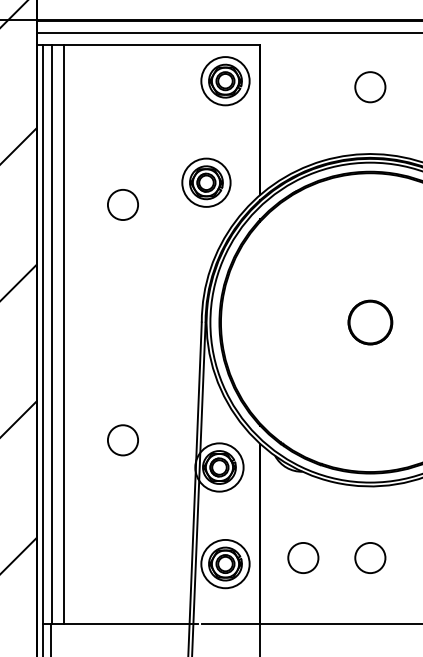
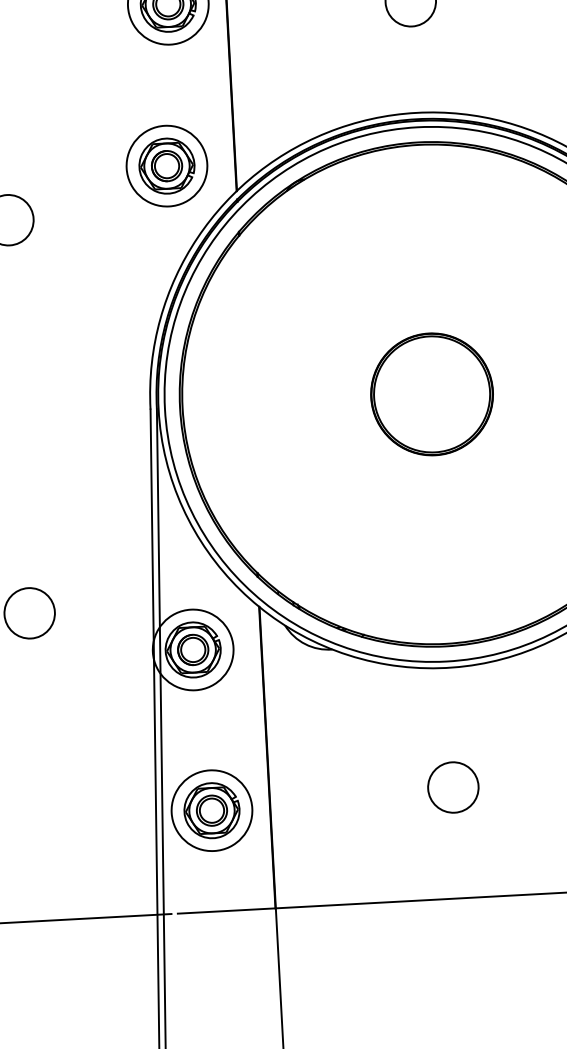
part: (206, 182) -> (167, 165), moved
part: (370, 322) -> (432, 394), size x1.67
circle: (303, 557) -> (341, 792), removed

